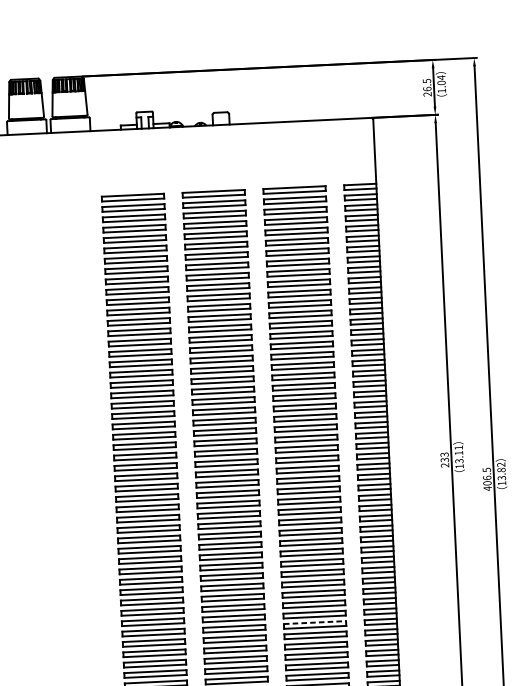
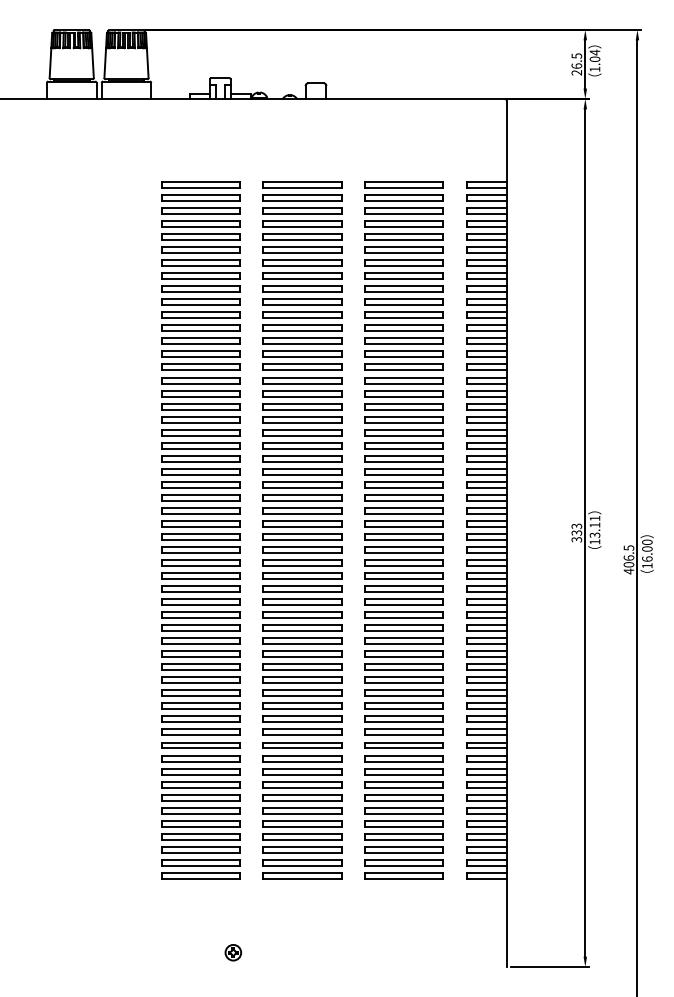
text: (445, 465) -> (577, 539), 233 -> 333
text: (501, 471) -> (647, 550), 13.82 -> 16.00
line: (315, 622) -> (404, 729), dashed -> solid

